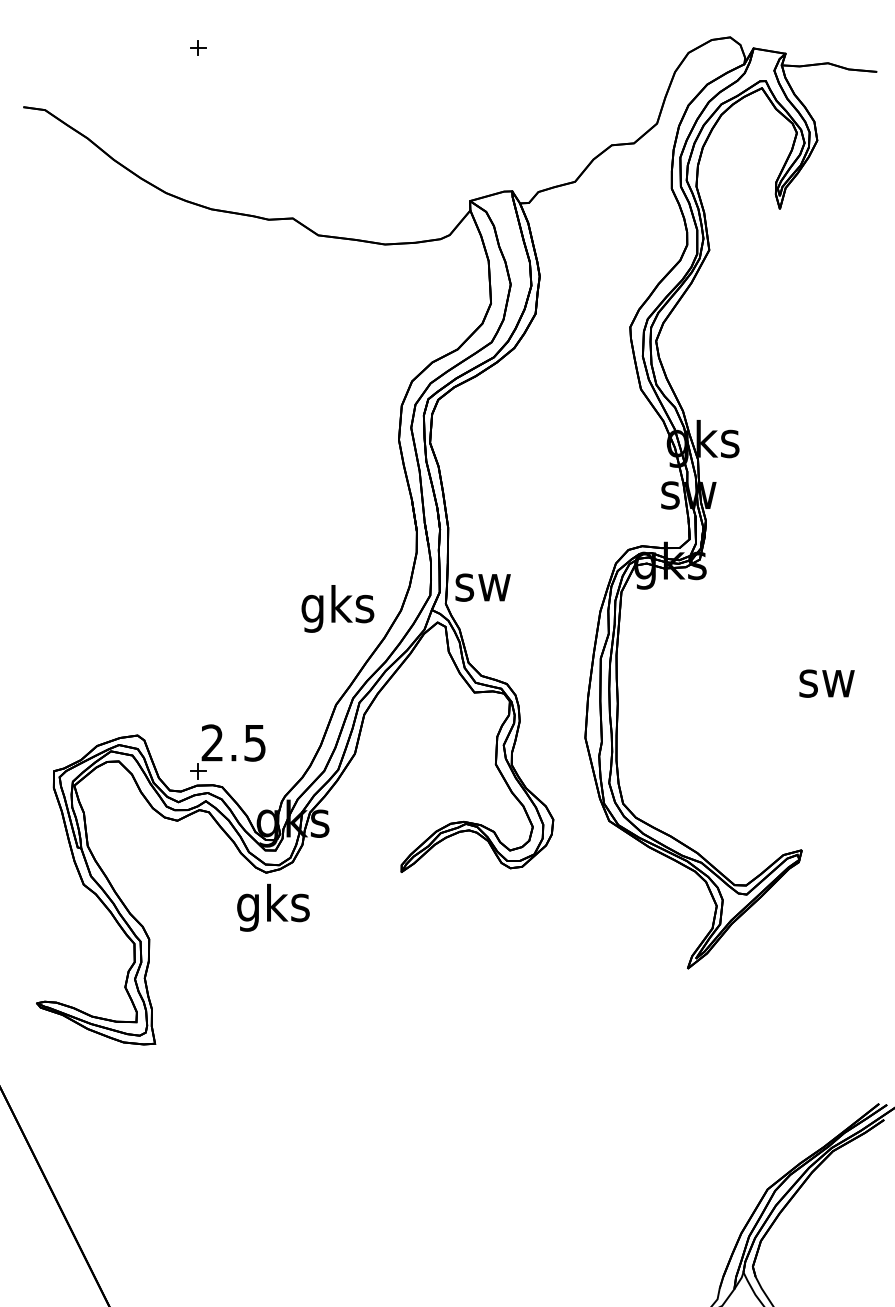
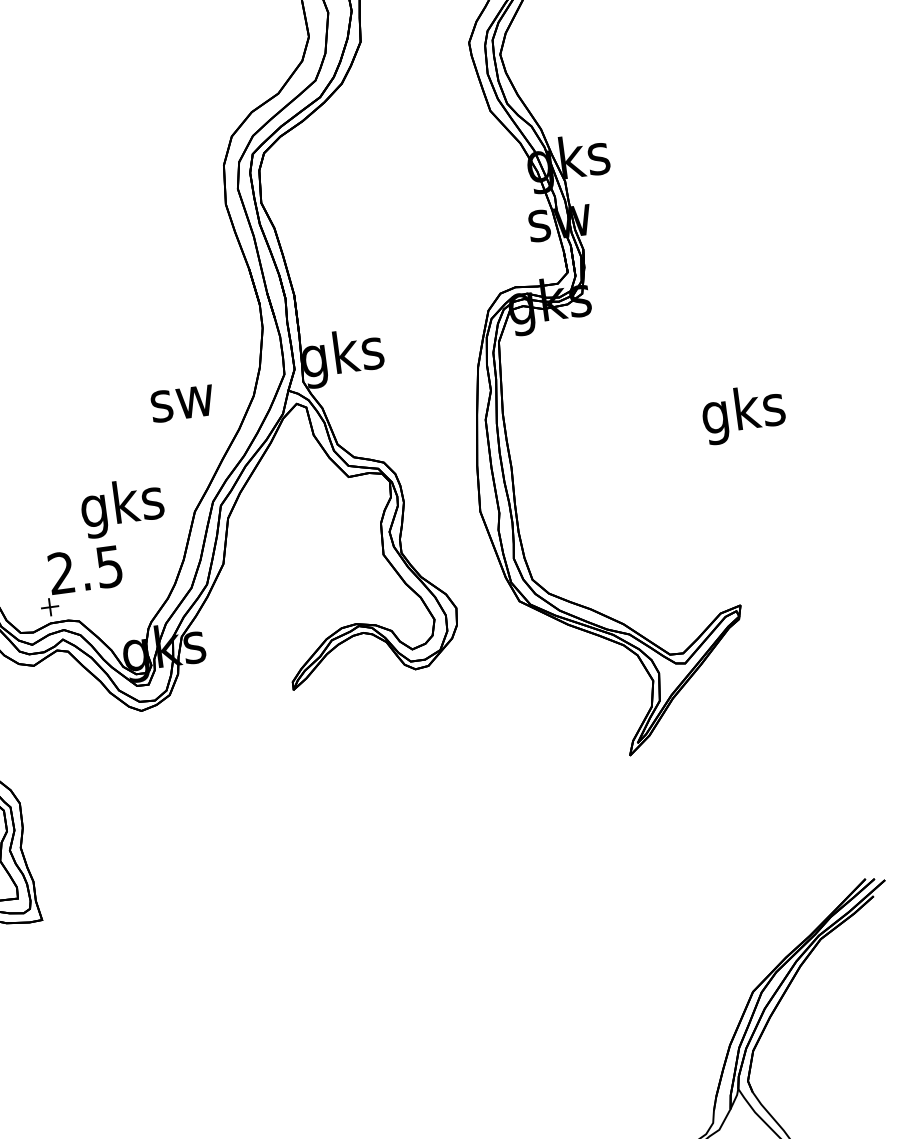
text: (483, 587) -> (343, 357), sw -> gks
text: (337, 608) -> (182, 403), gks -> sw
text: (826, 683) -> (743, 414), sw -> gks
text: (273, 907) -> (122, 507), moved

